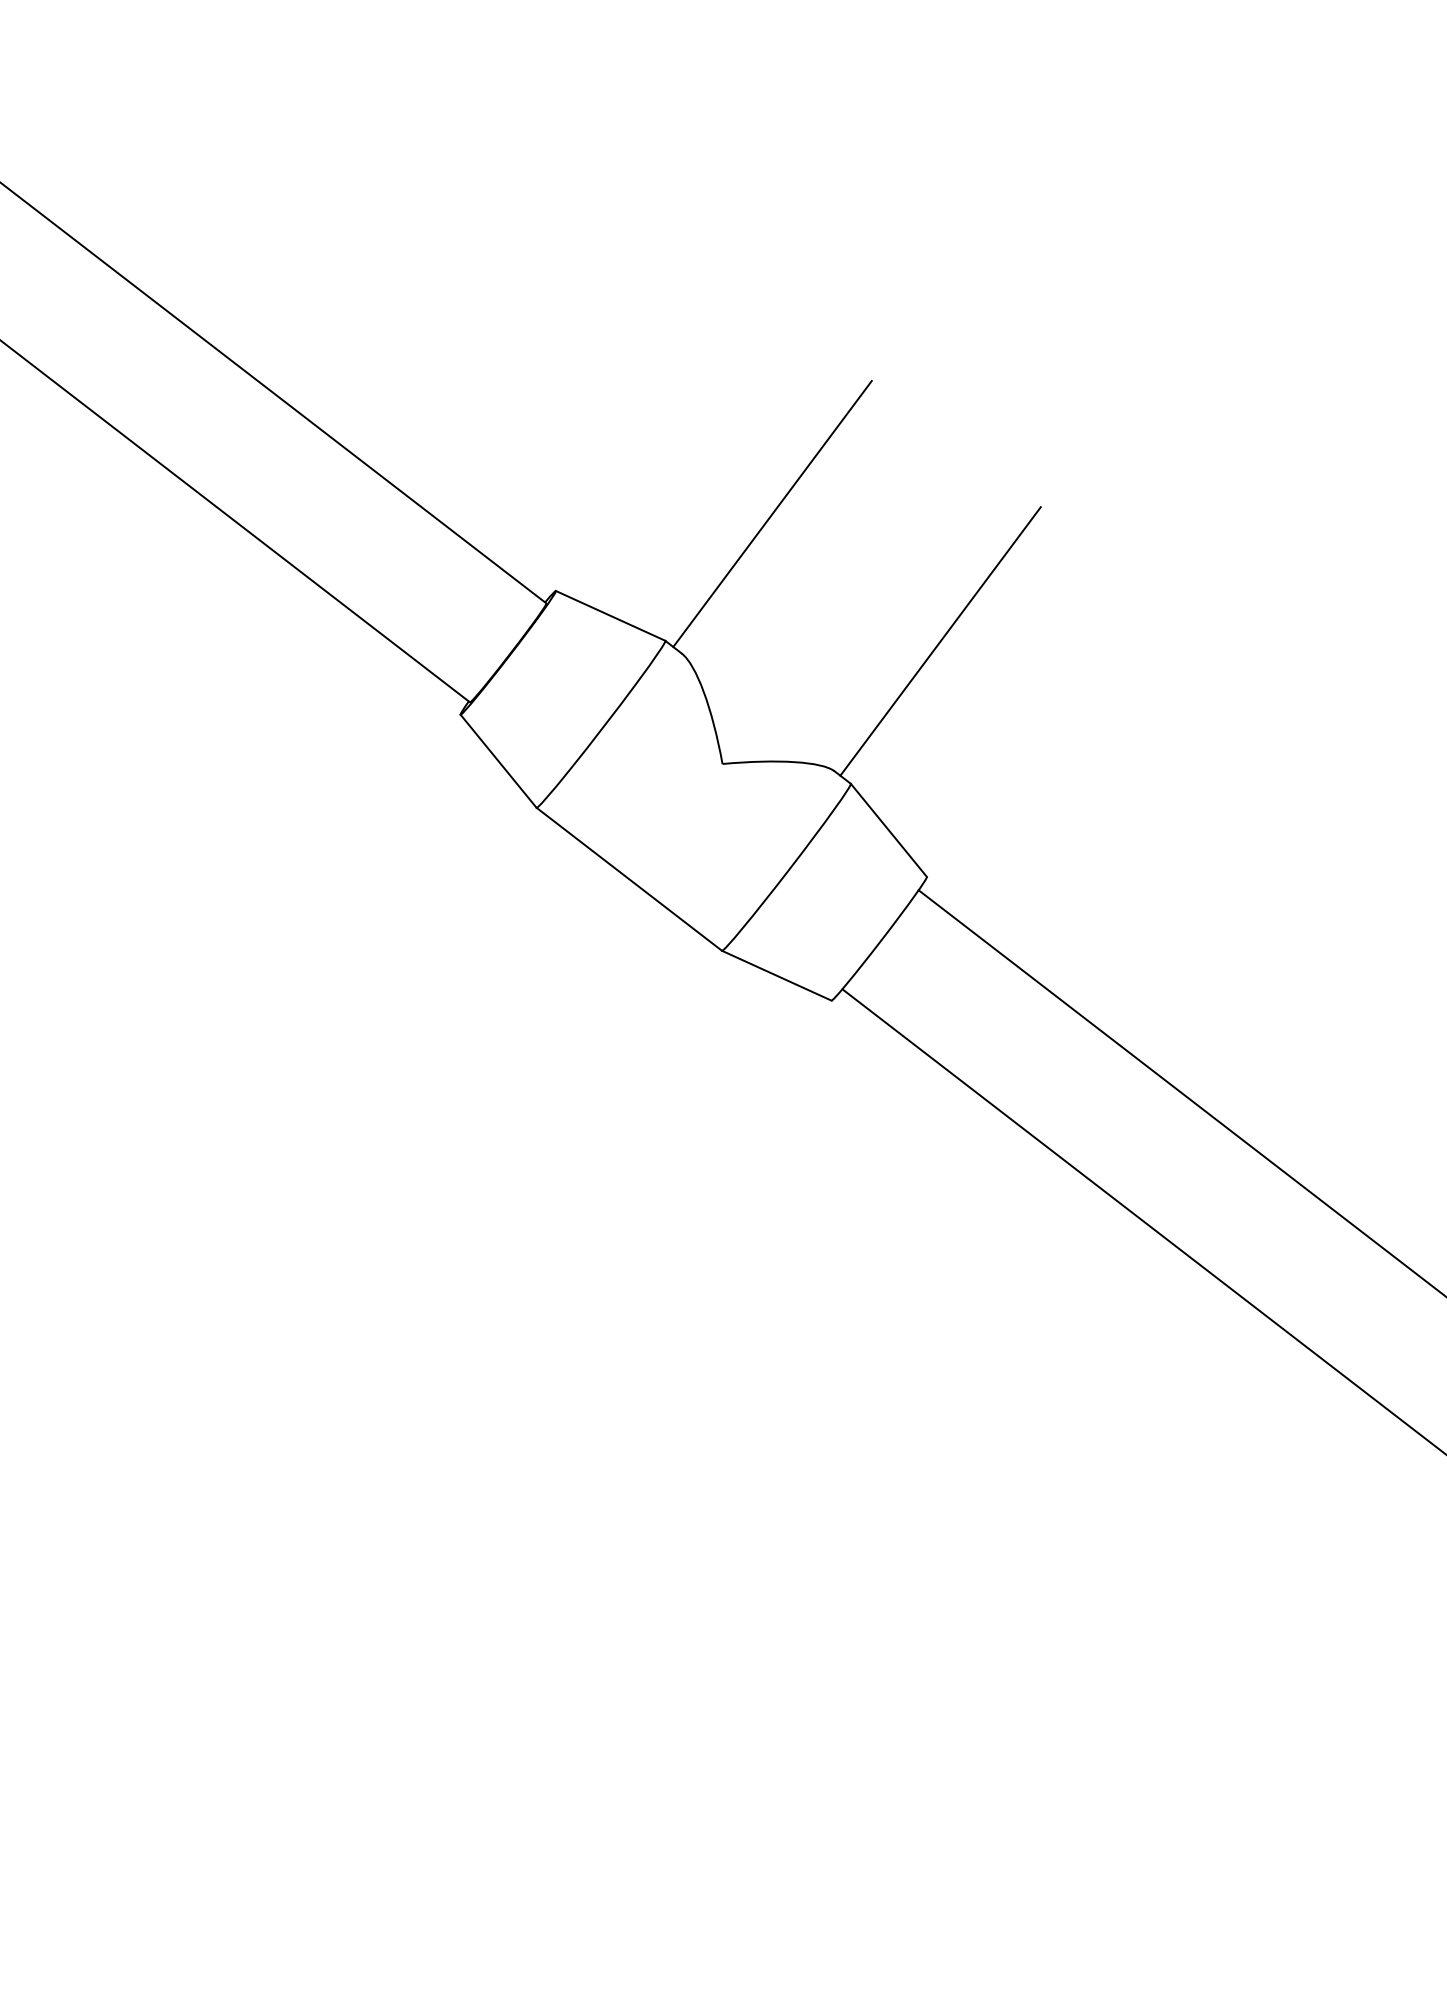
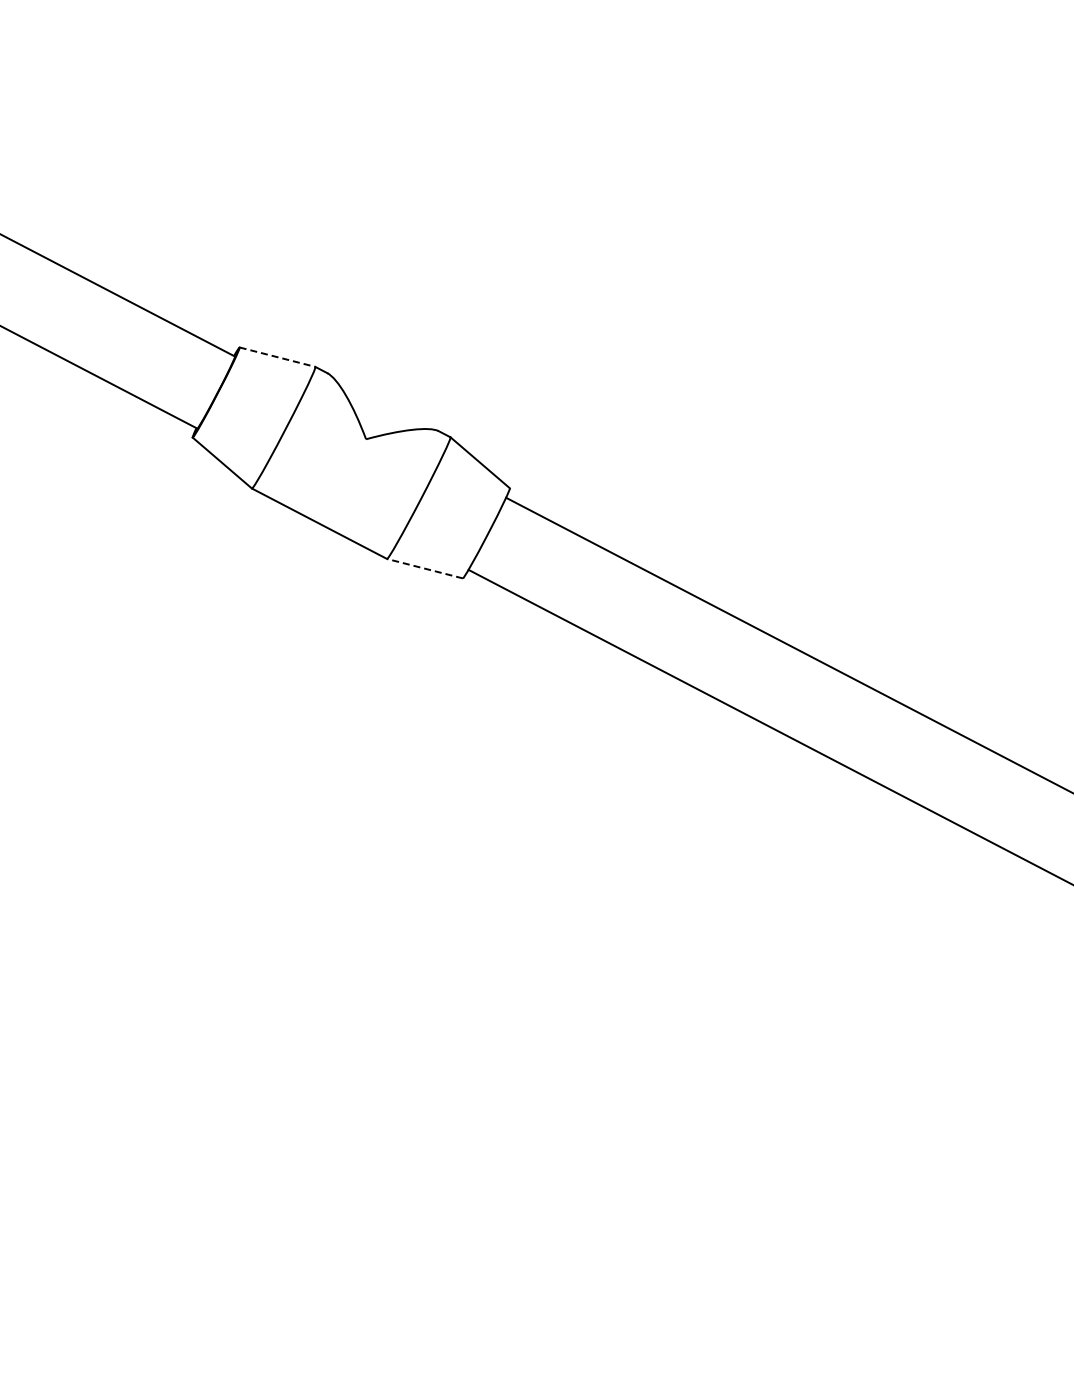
line: (772, 512) -> (369, 272), removed
line: (612, 616) -> (278, 357), solid -> dashed
line: (940, 640) -> (491, 335), removed
line: (776, 975) -> (424, 568), solid -> dashed

